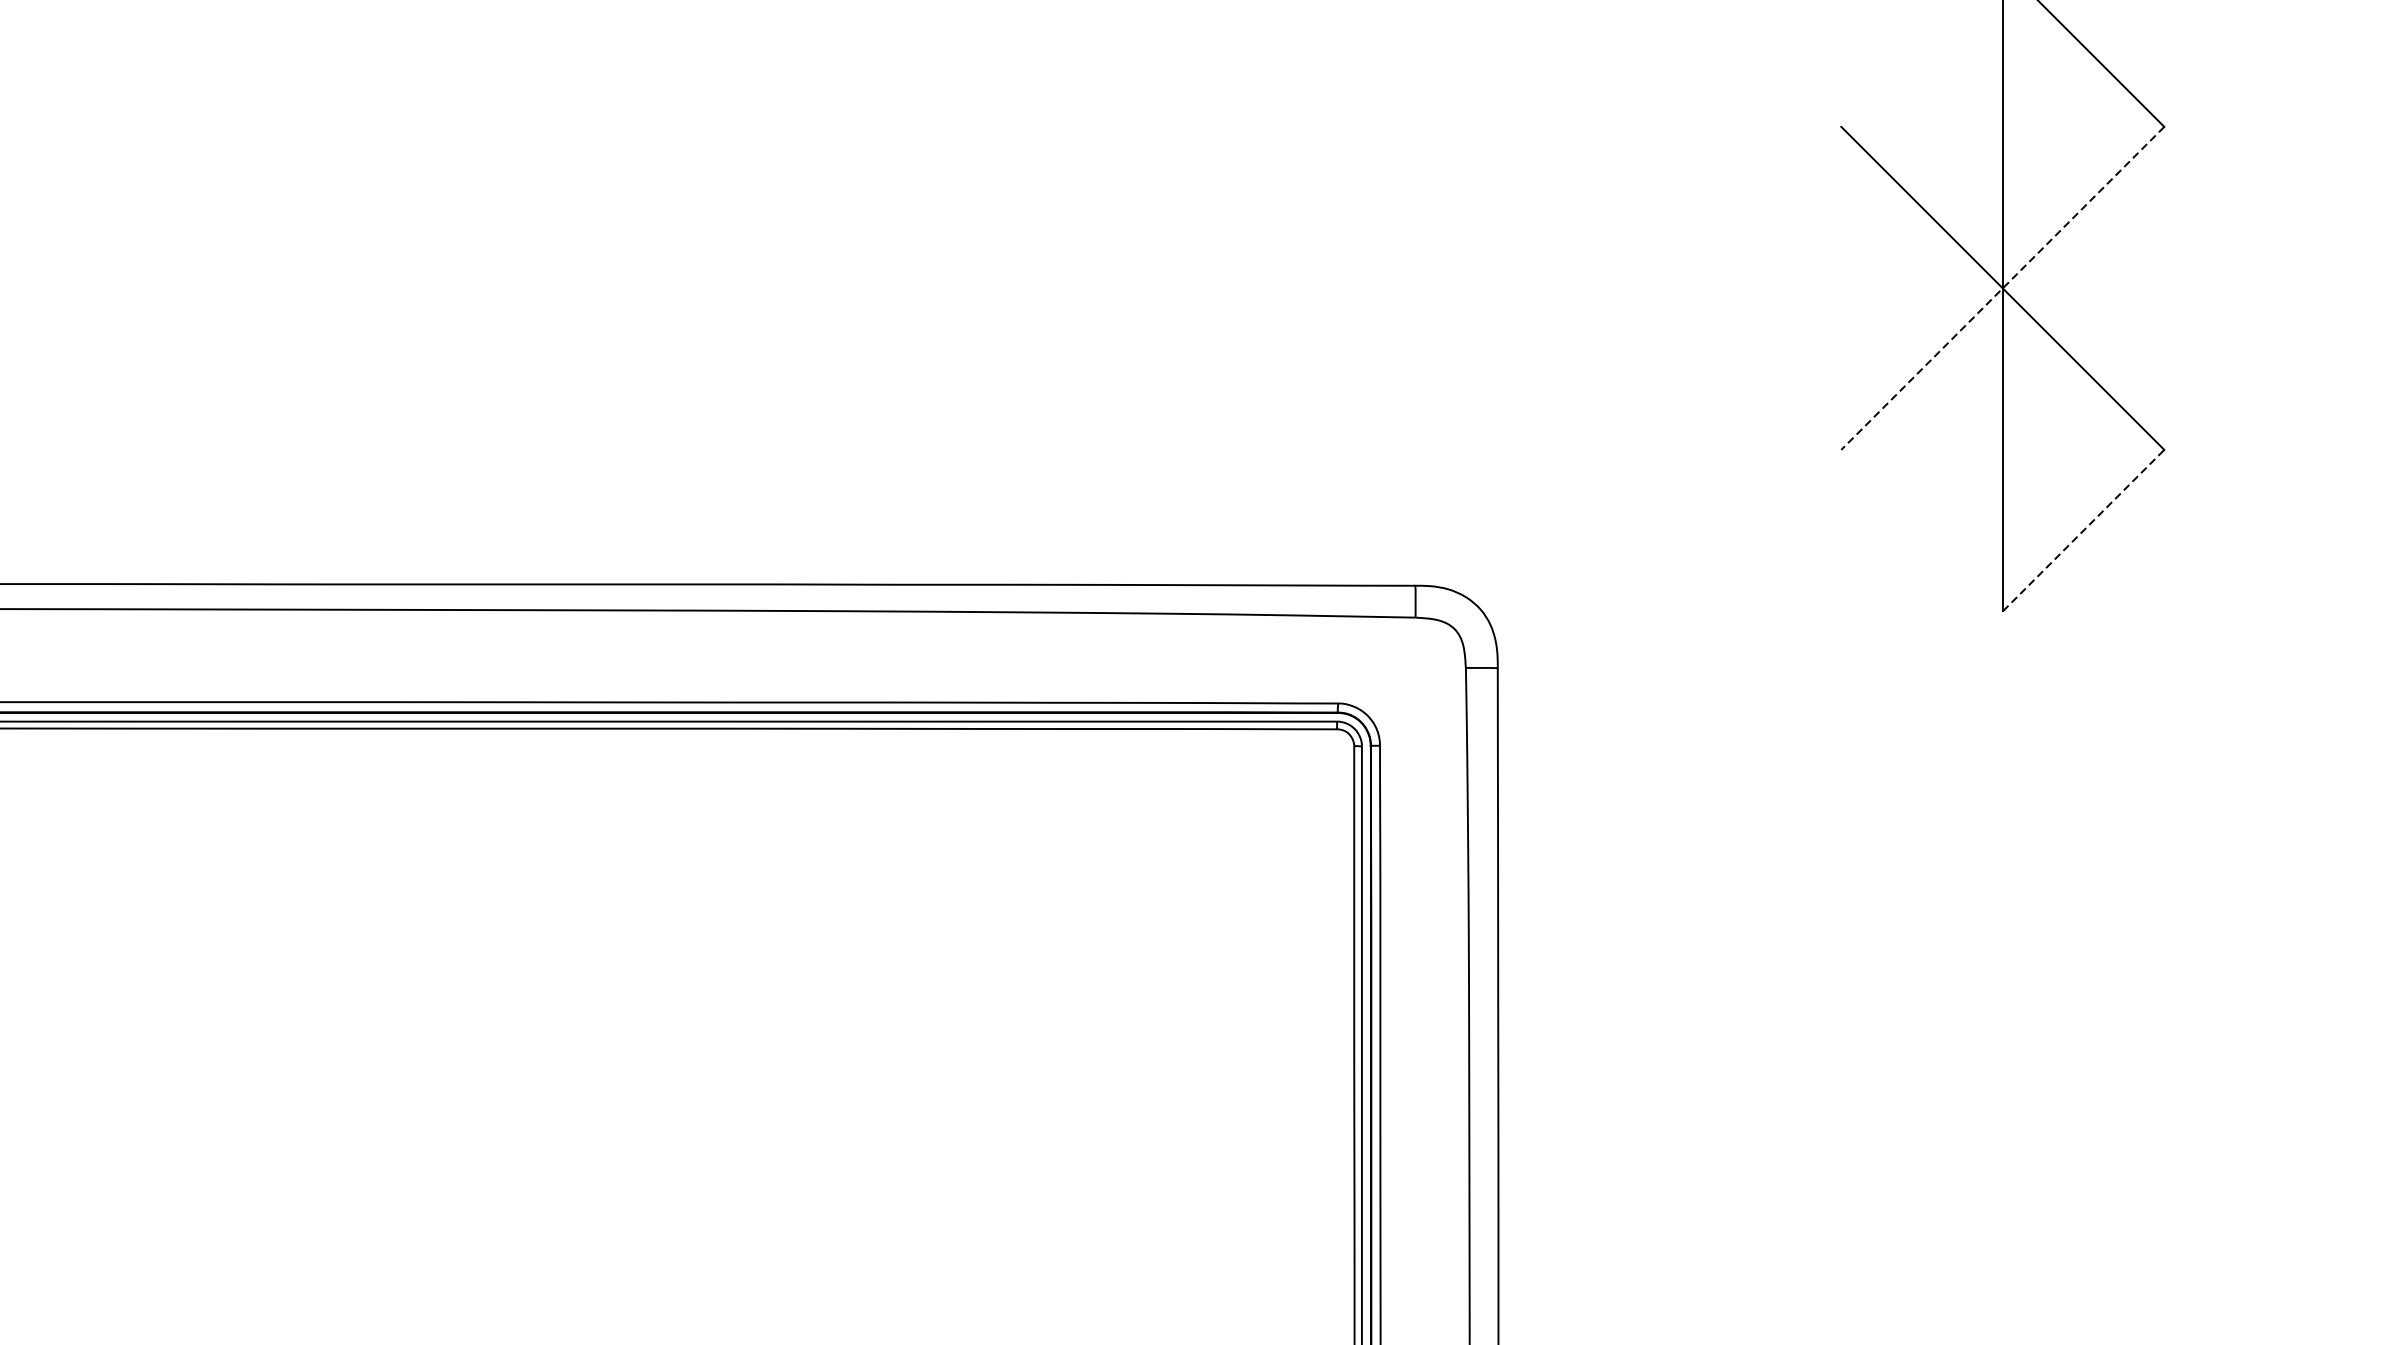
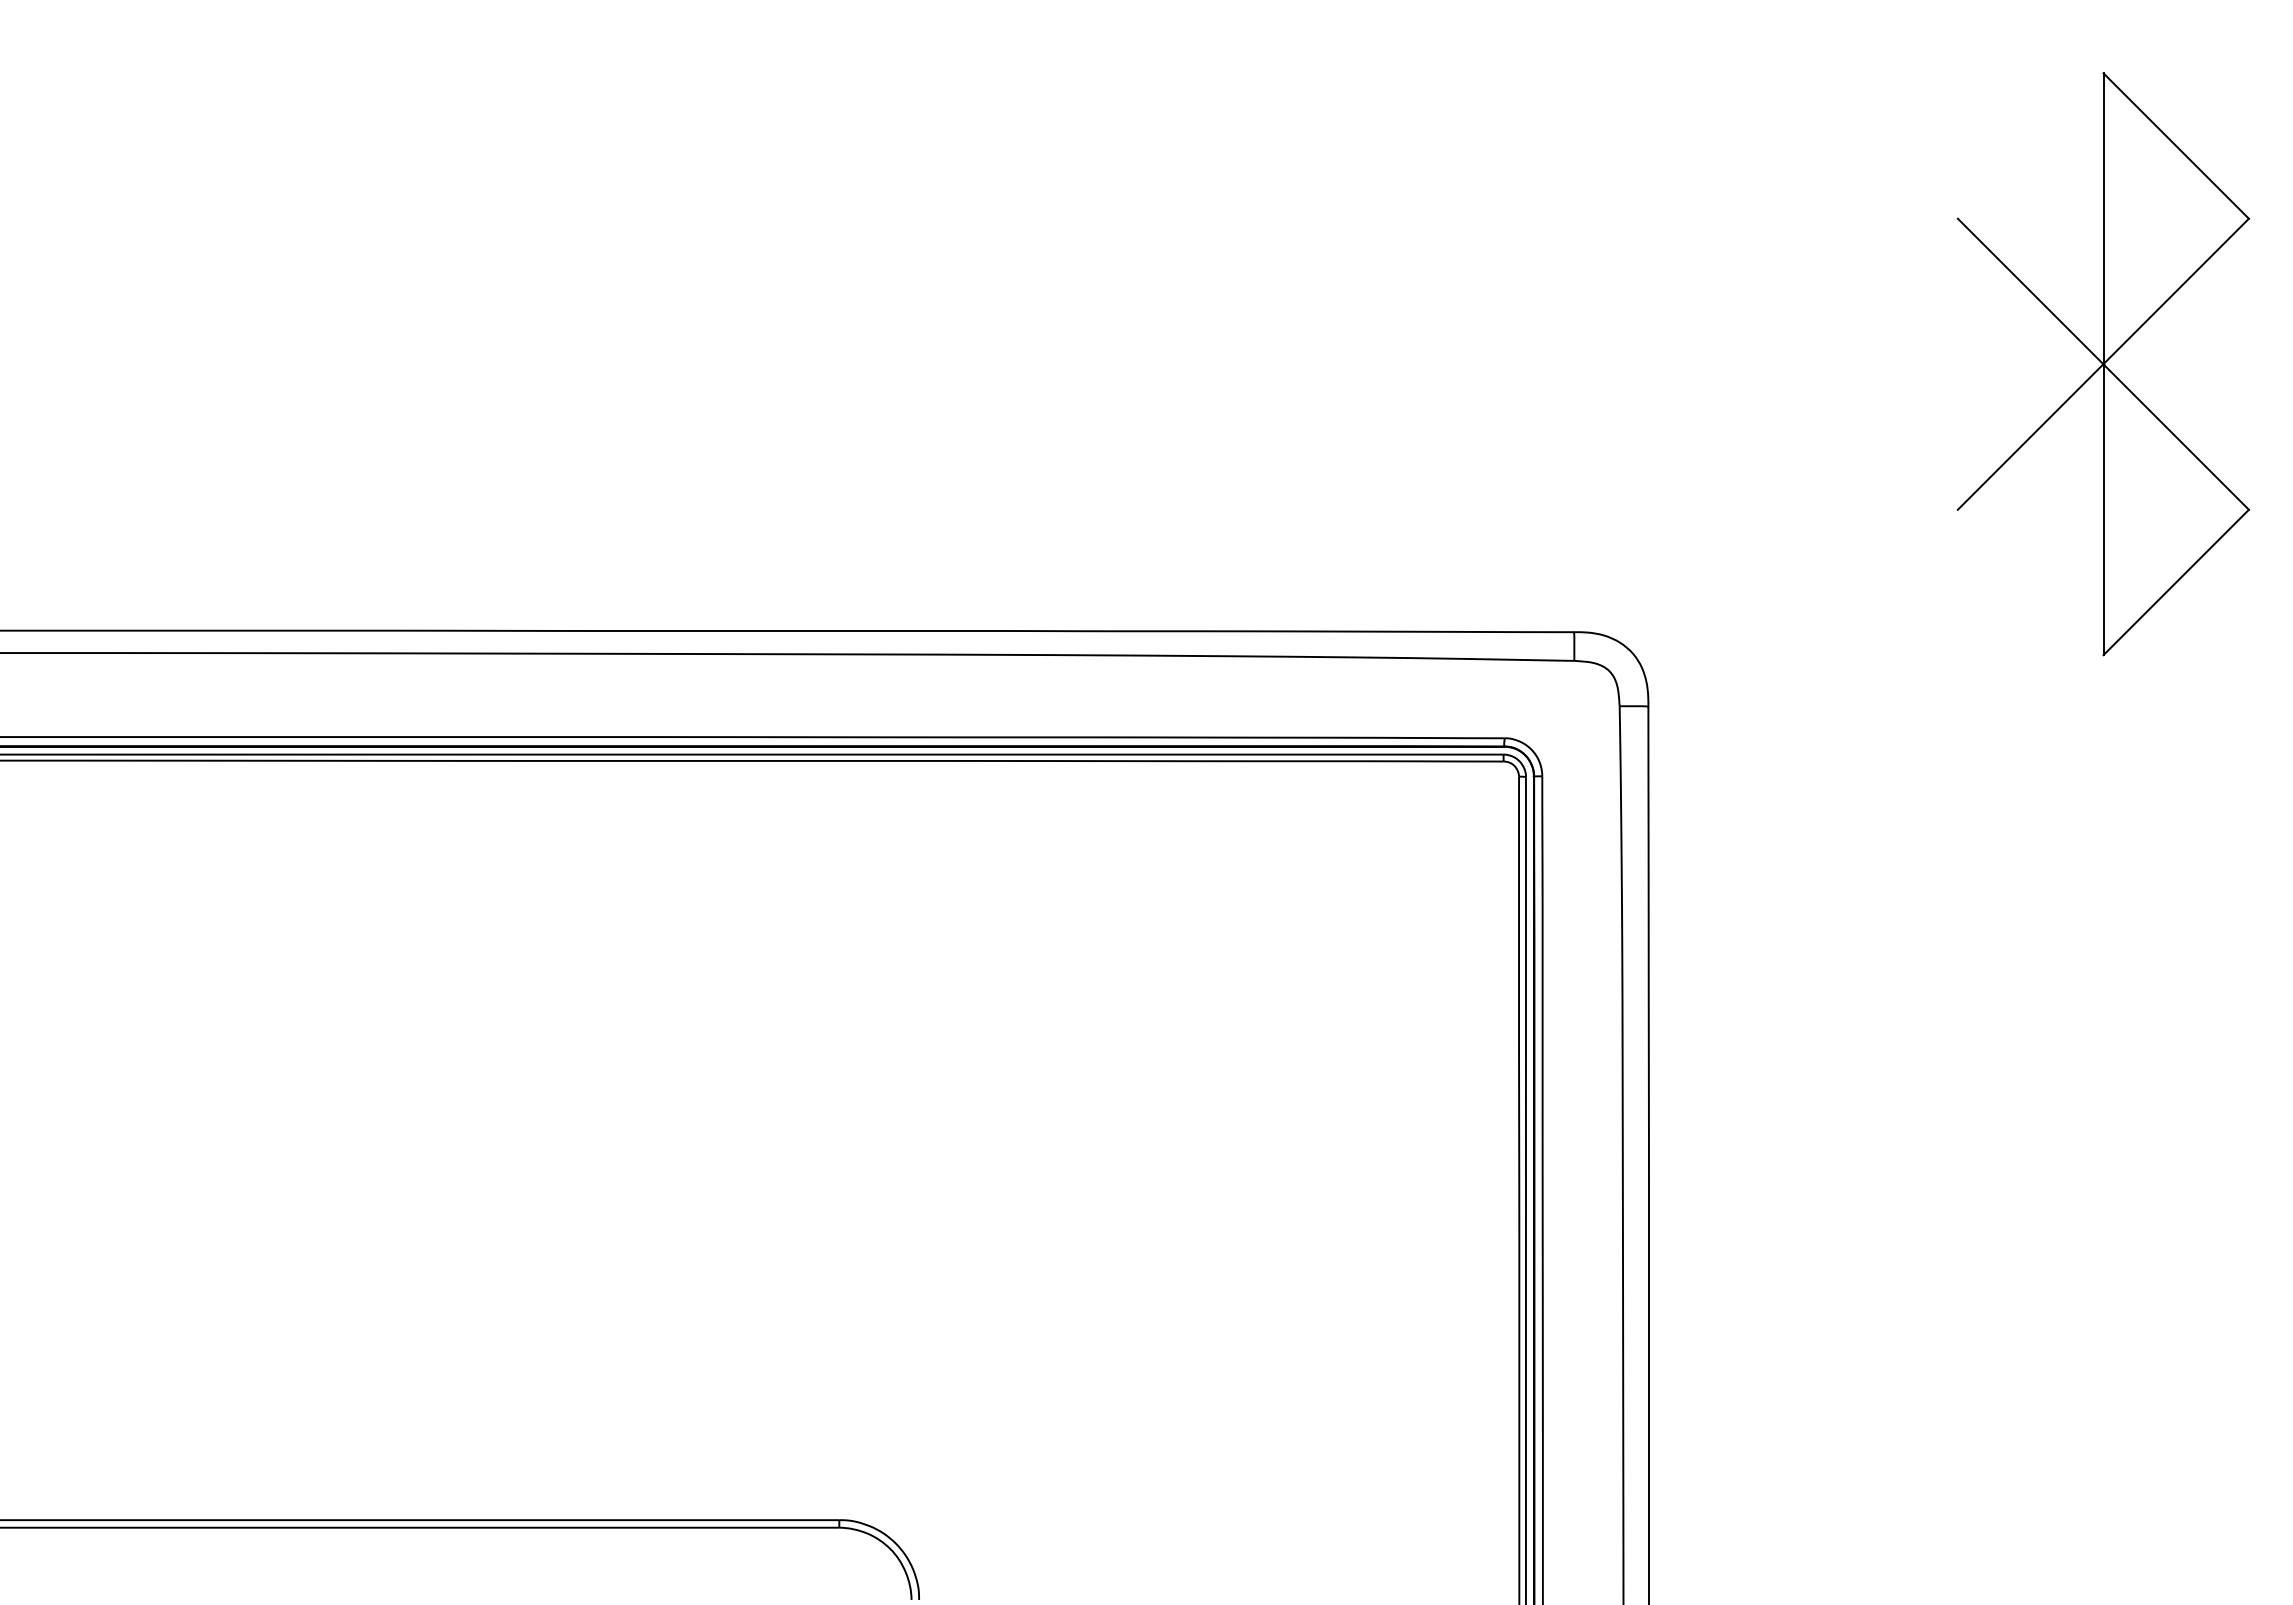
line: (2002, 288) -> (2103, 364), dashed -> solid
line: (2083, 530) -> (2176, 582), dashed -> solid

